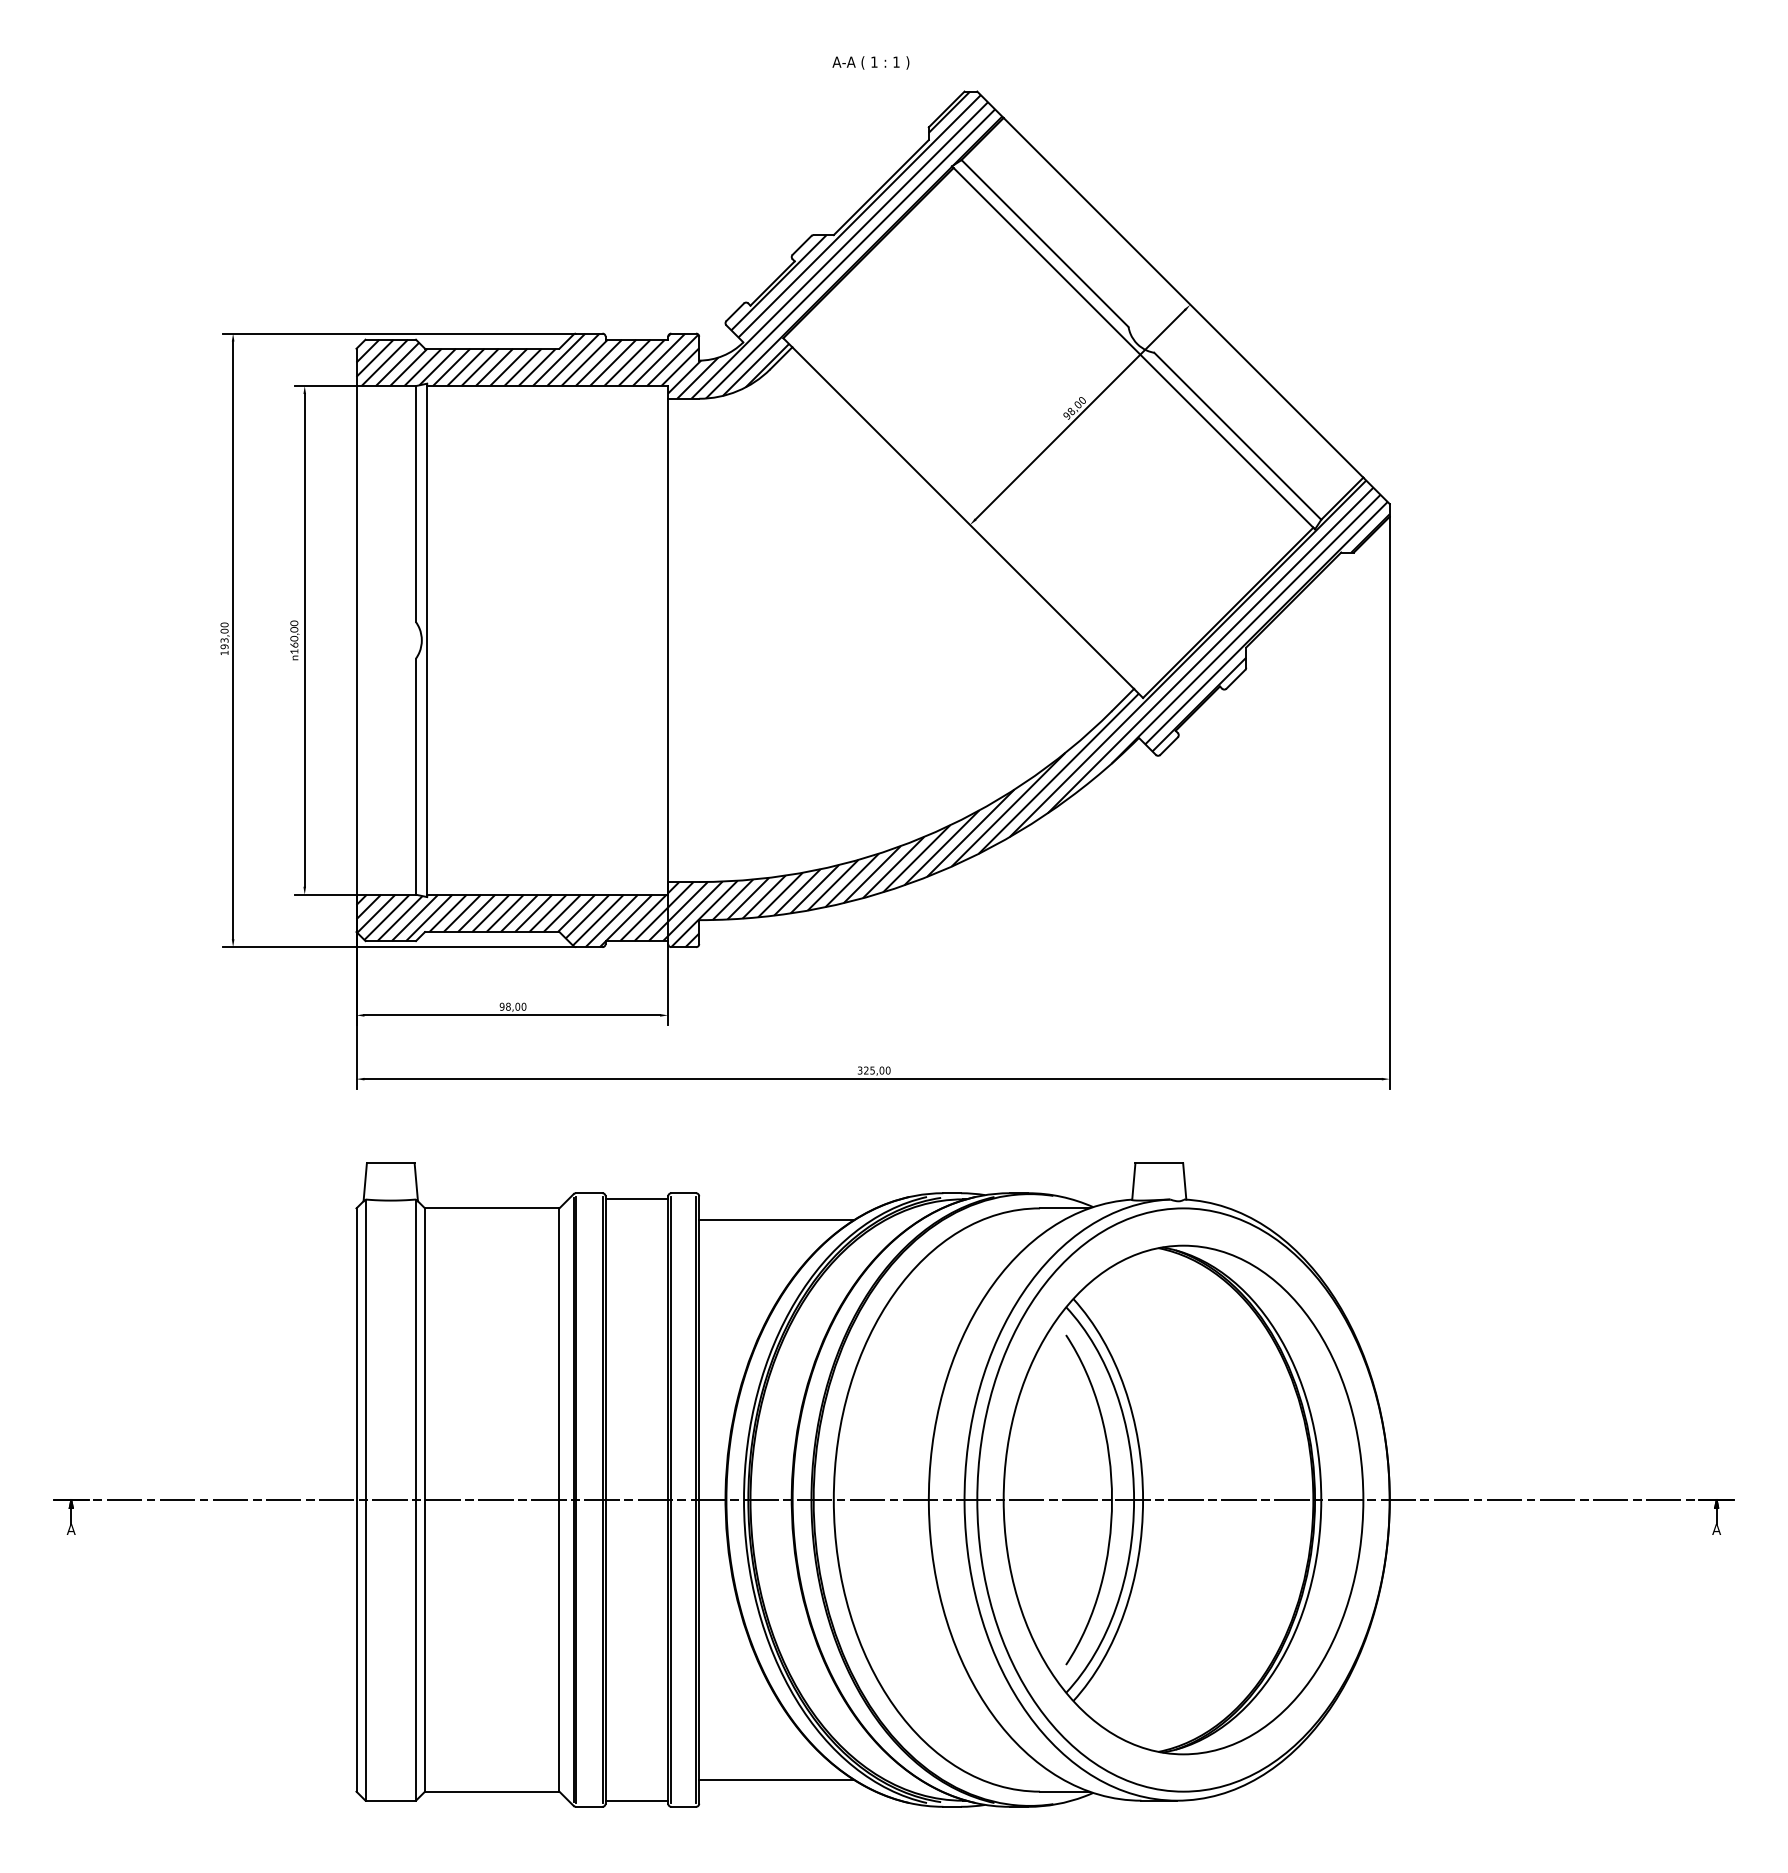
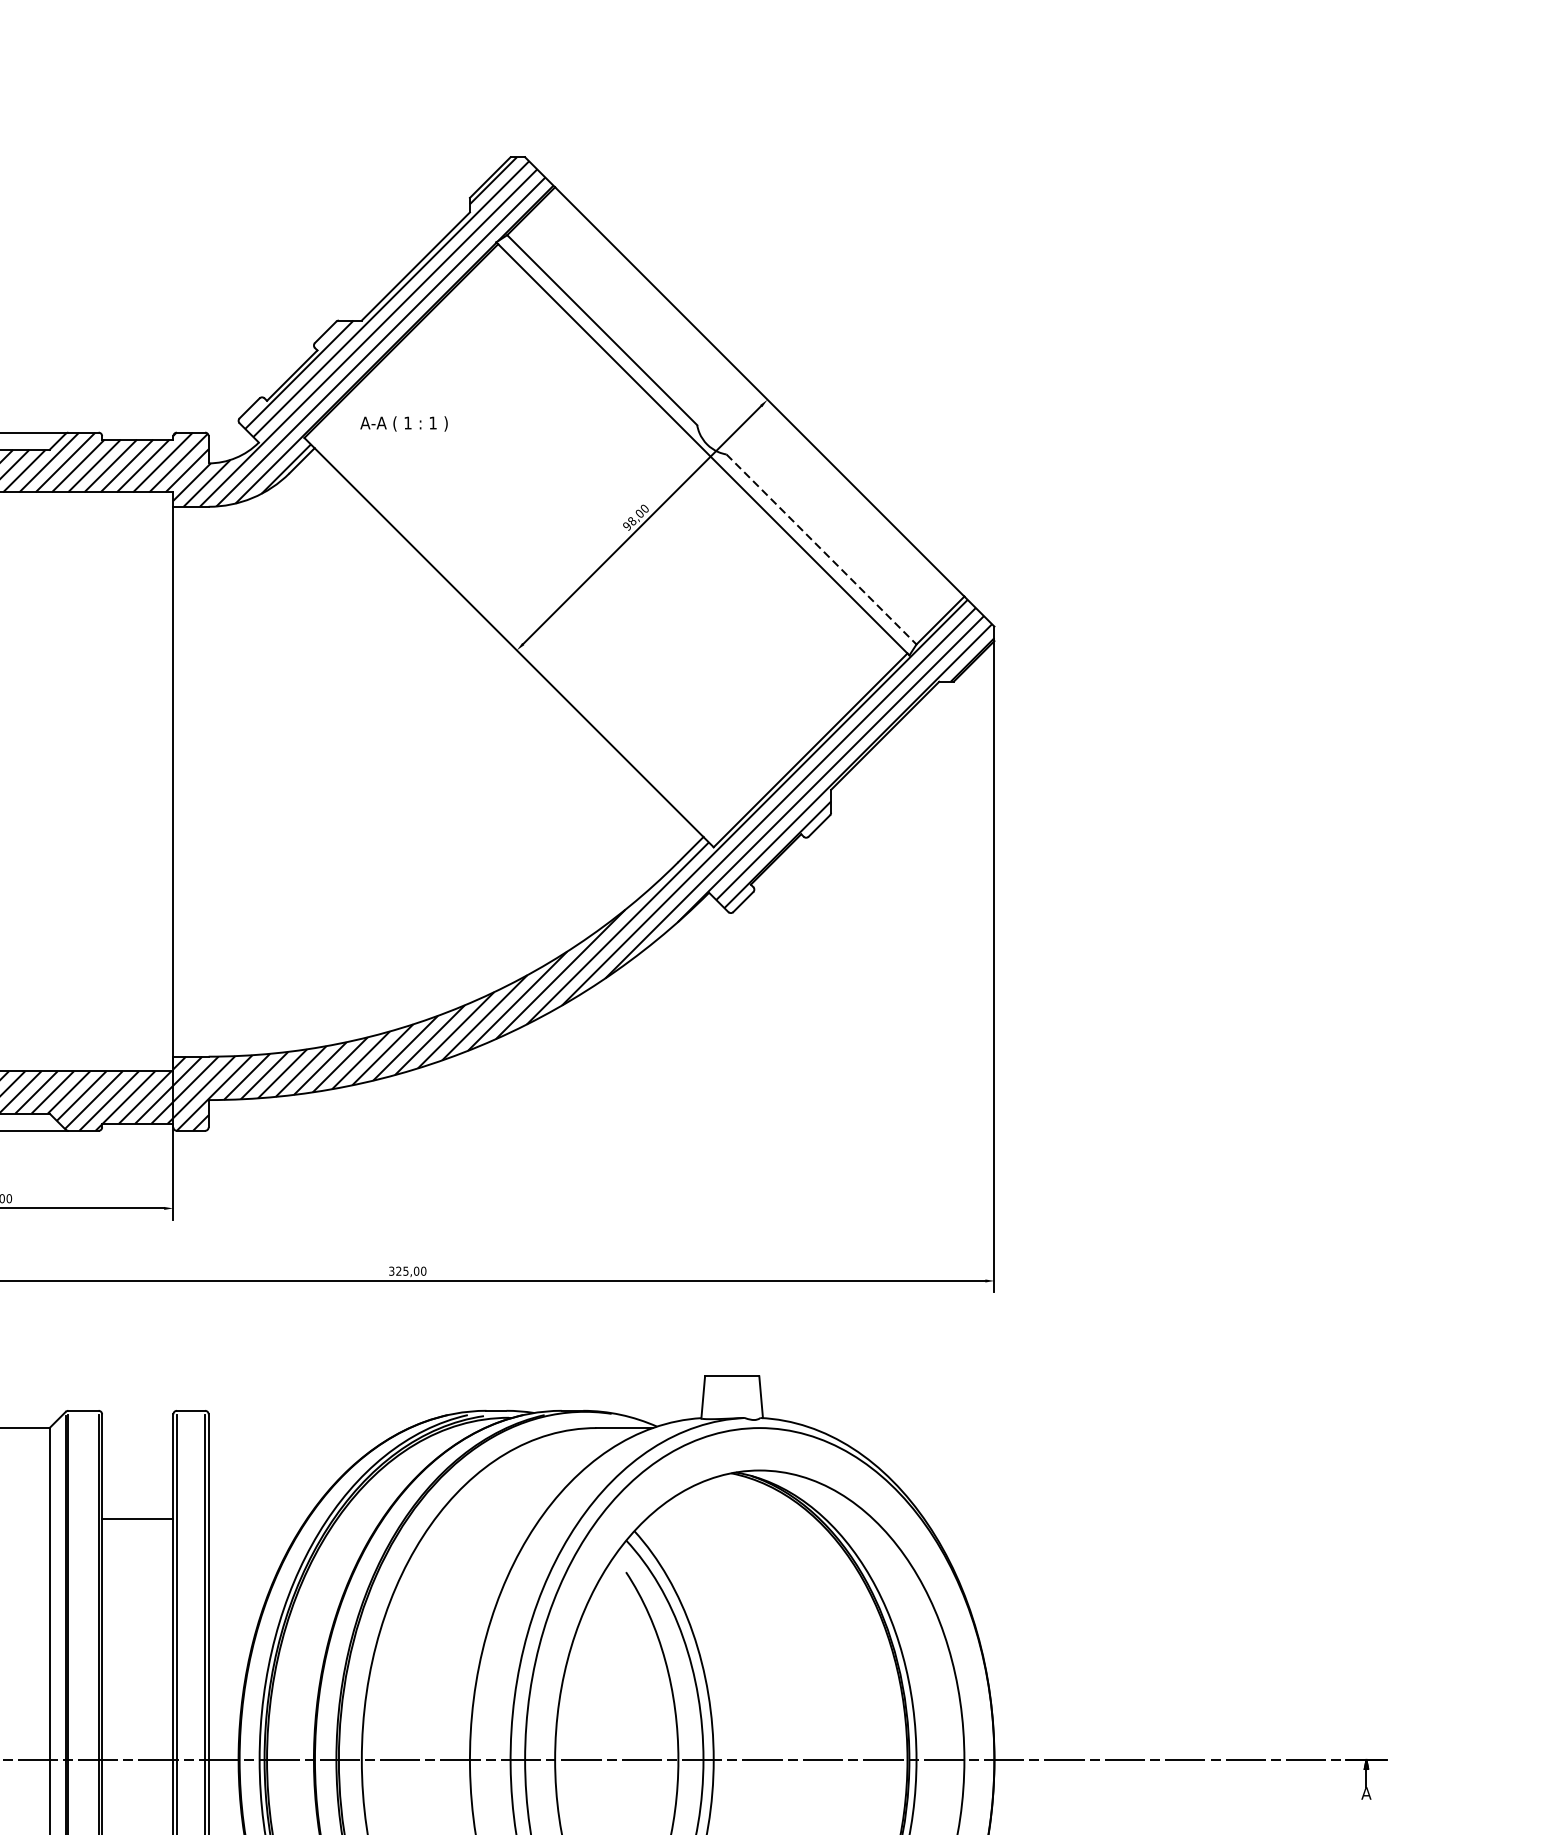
text: (870, 62) -> (403, 423), moved
line: (1238, 436) -> (822, 549), solid -> dashed
line: (636, 1199) -> (137, 1519), moved
line: (776, 1220) -> (296, 1441), removed

